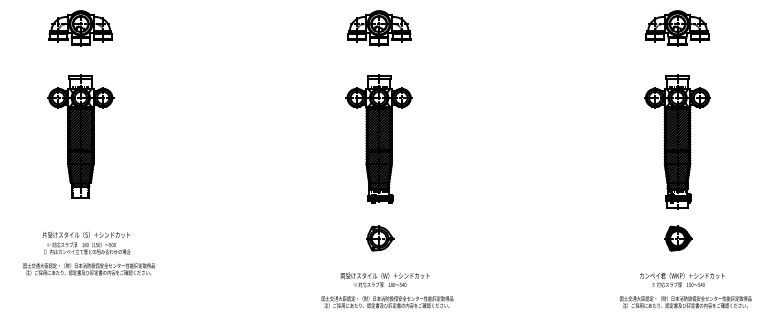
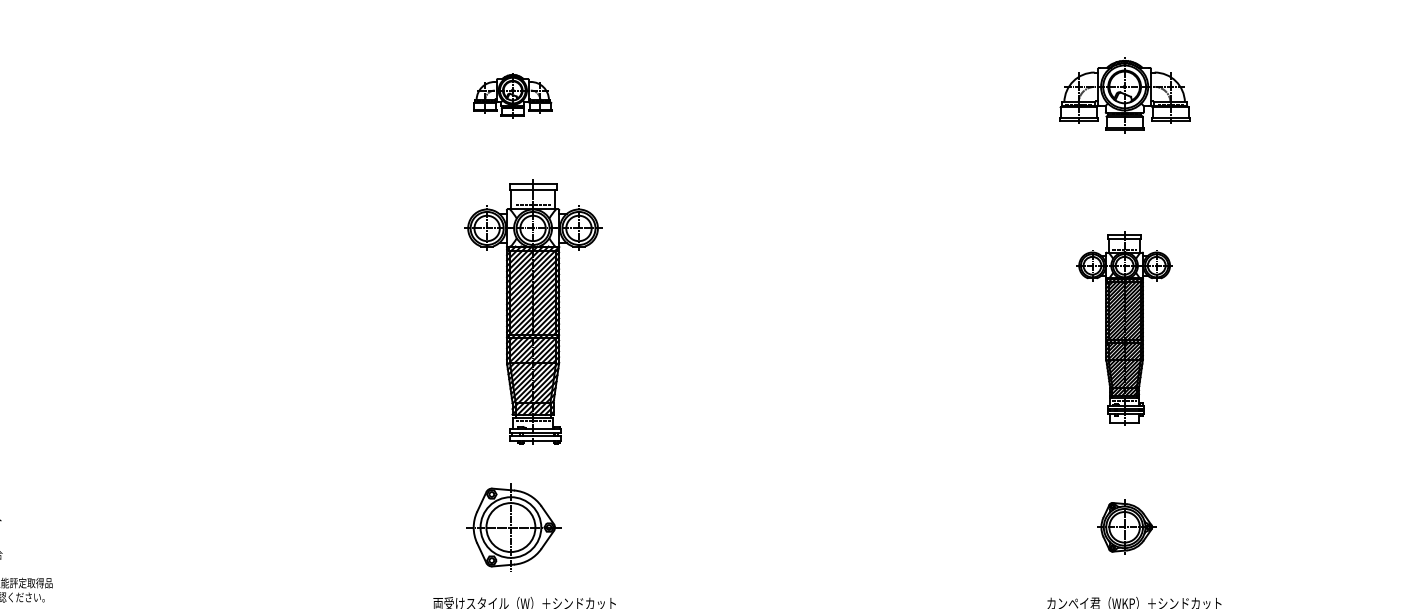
part: (379, 28) -> (513, 96), size x0.6
part: (378, 138) -> (531, 311), moved
part: (677, 141) -> (1124, 327), size x0.7
part: (380, 238) -> (515, 526), size x1.6

